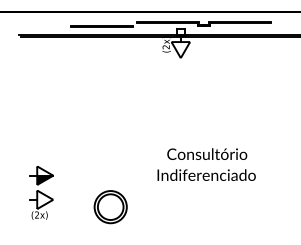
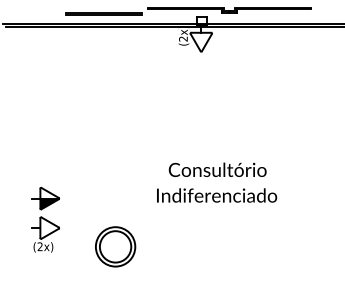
text: (206, 164) -> (216, 182), moved
part: (41, 192) -> (45, 219), moved
part: (110, 207) -> (115, 247), moved

